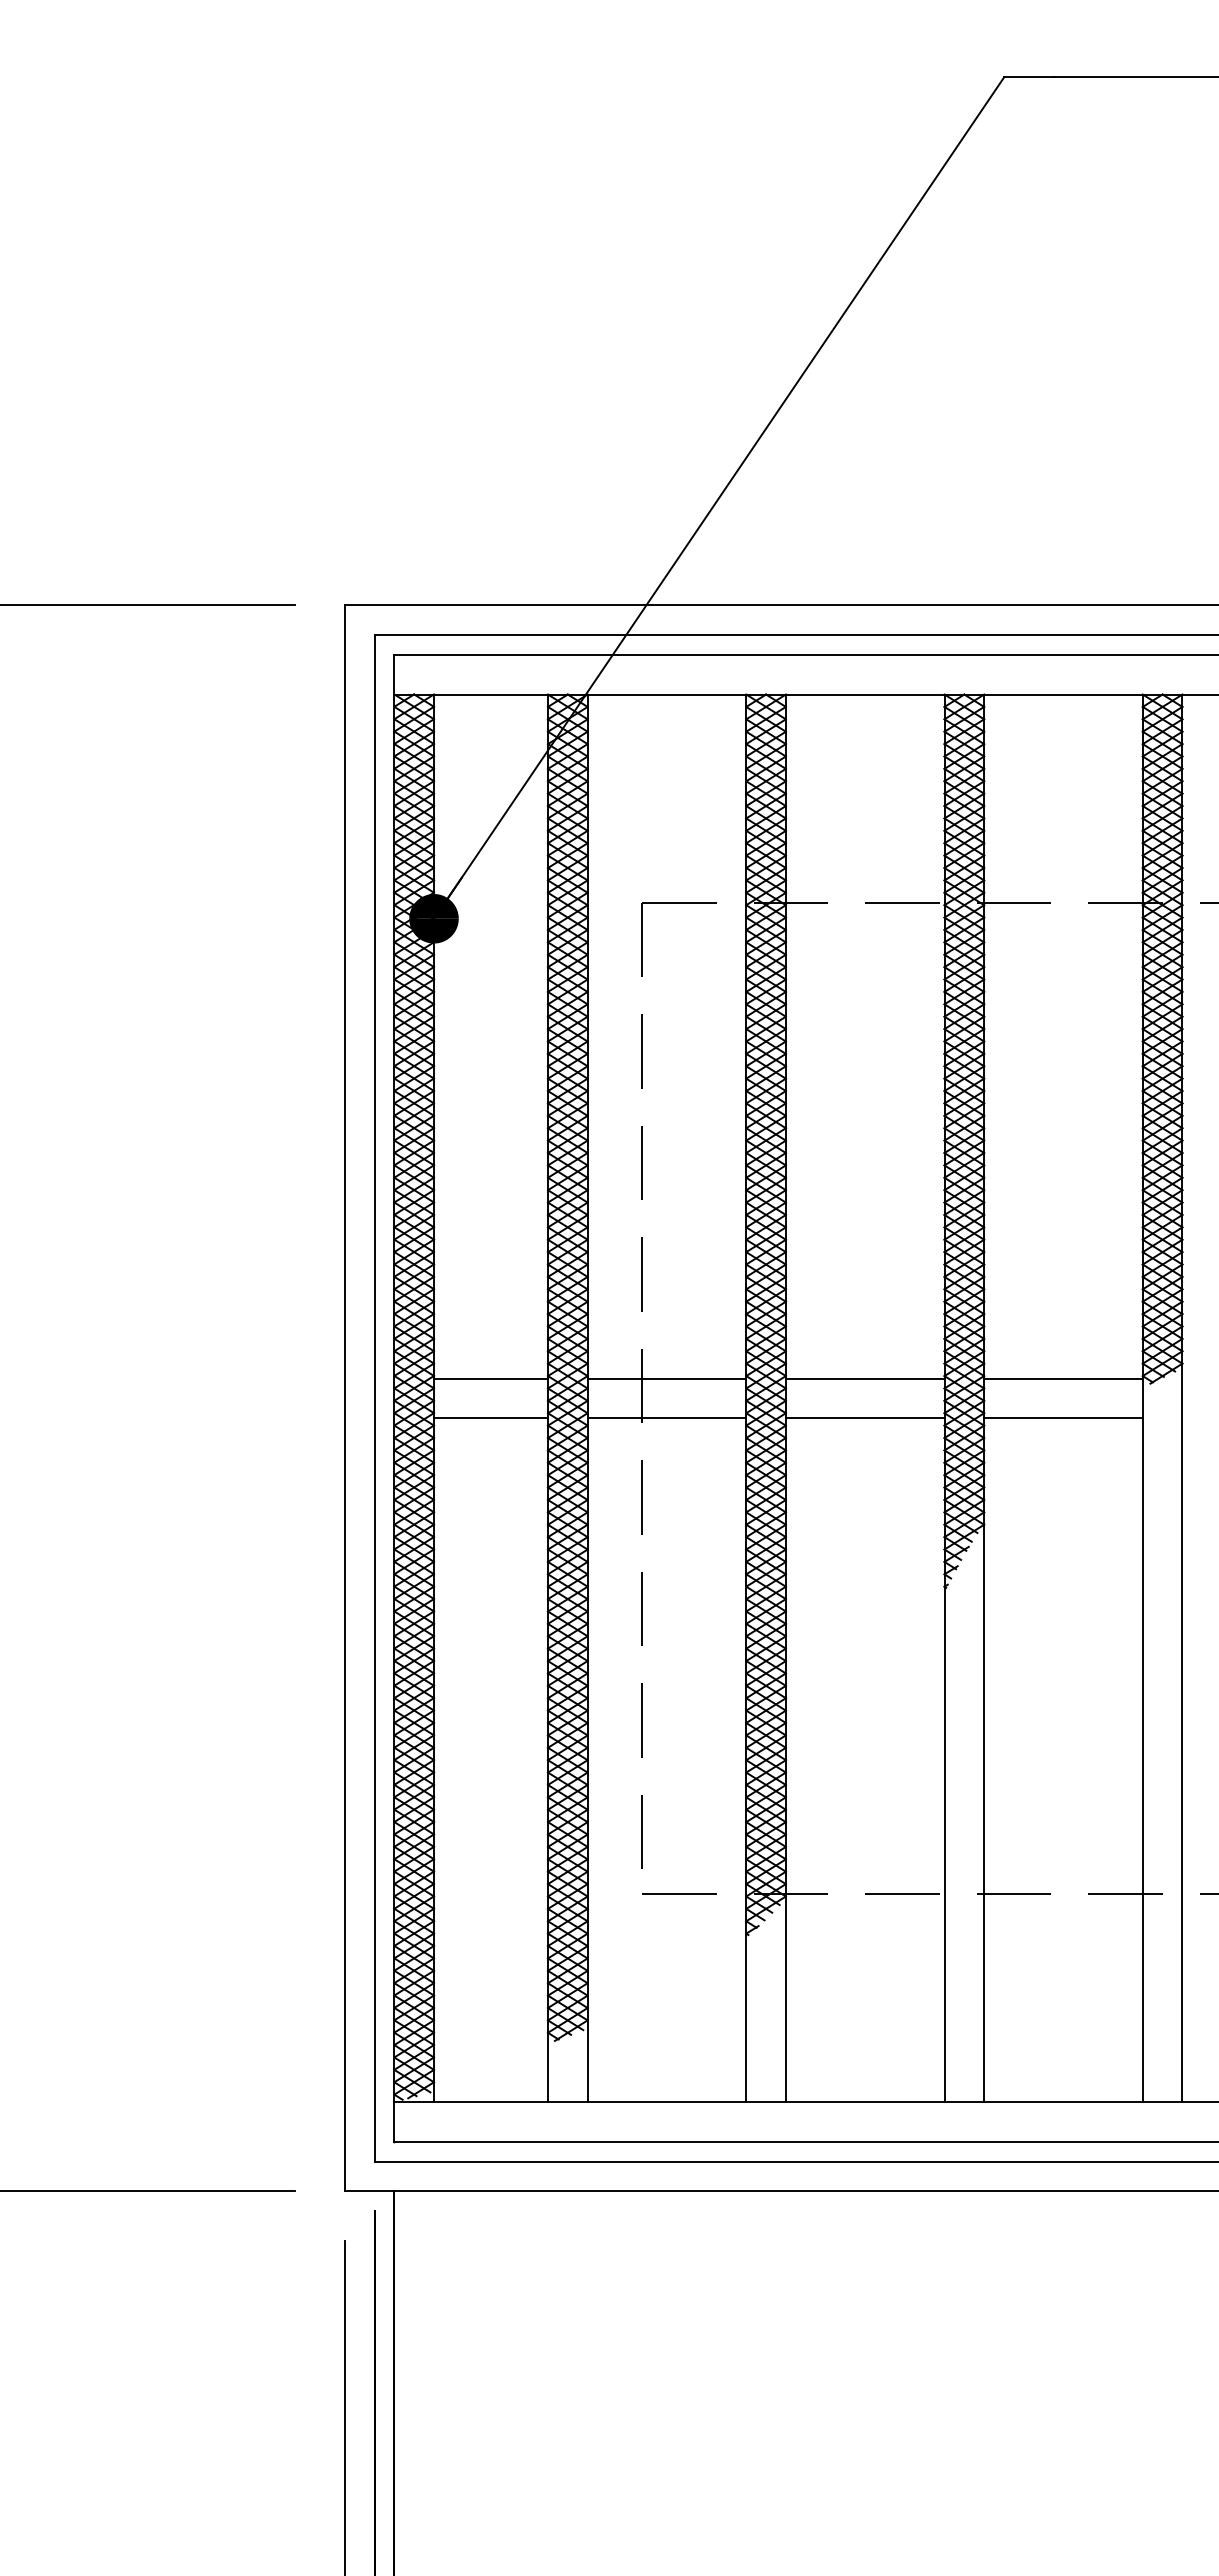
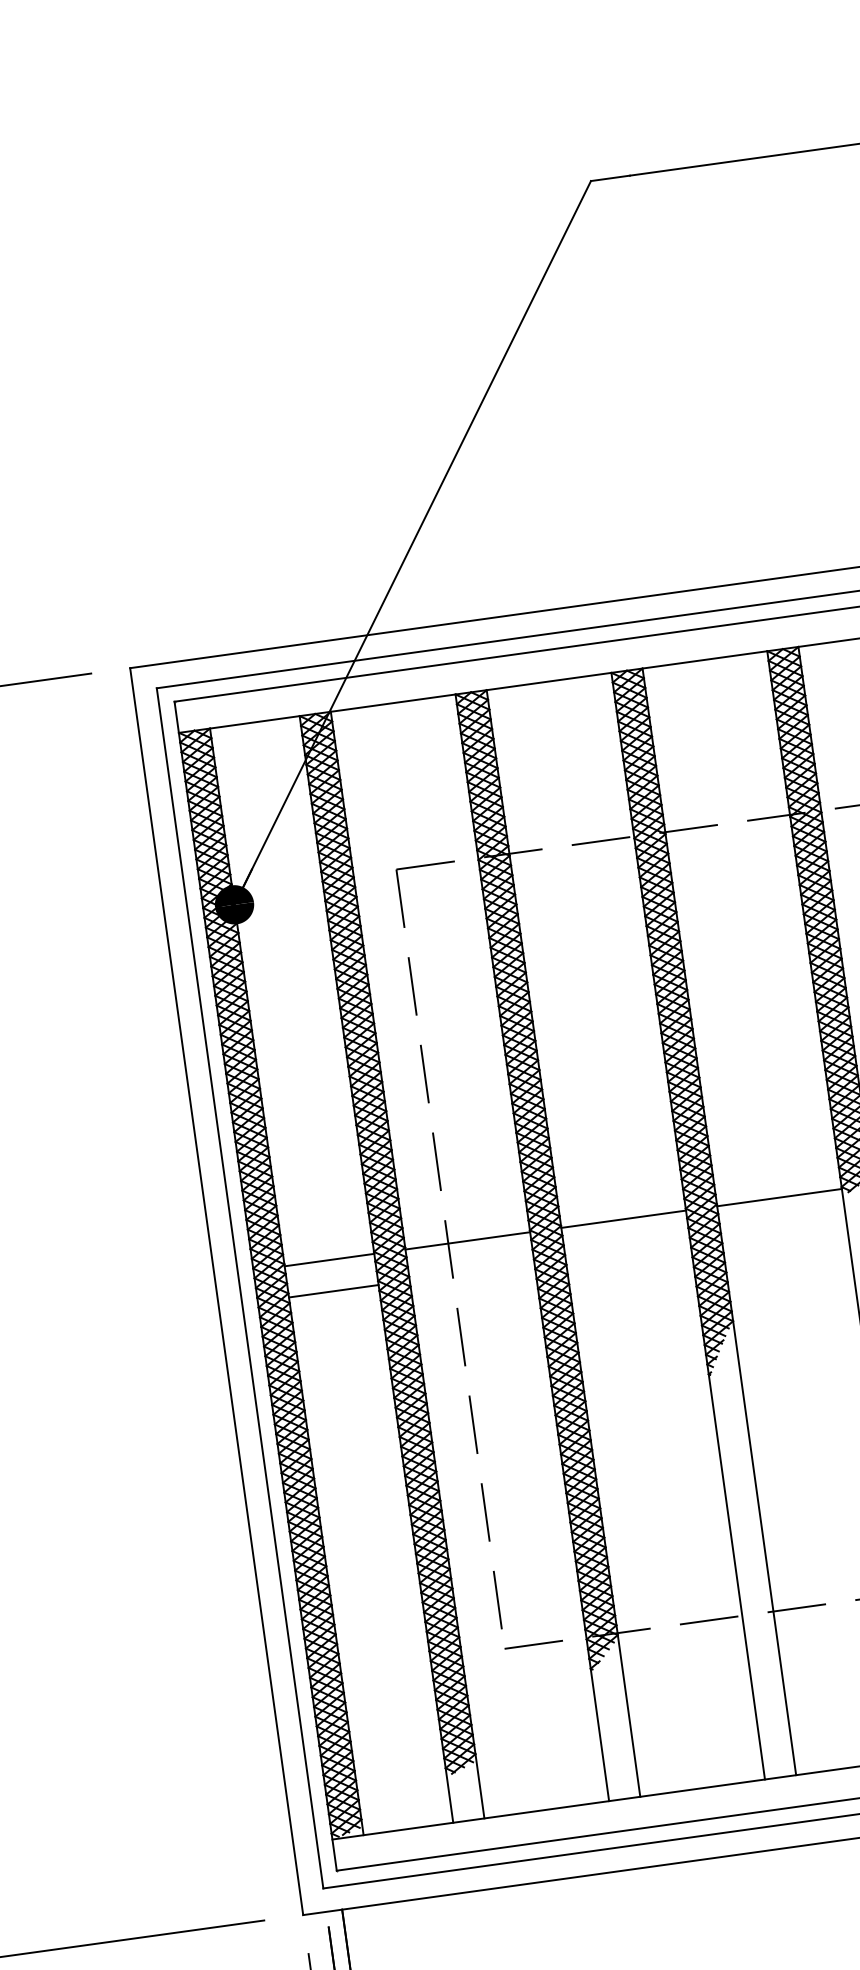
line: (666, 1418) -> (471, 1272), removed
line: (864, 1418) -> (627, 1250), removed
line: (1063, 1418) -> (783, 1229), removed

